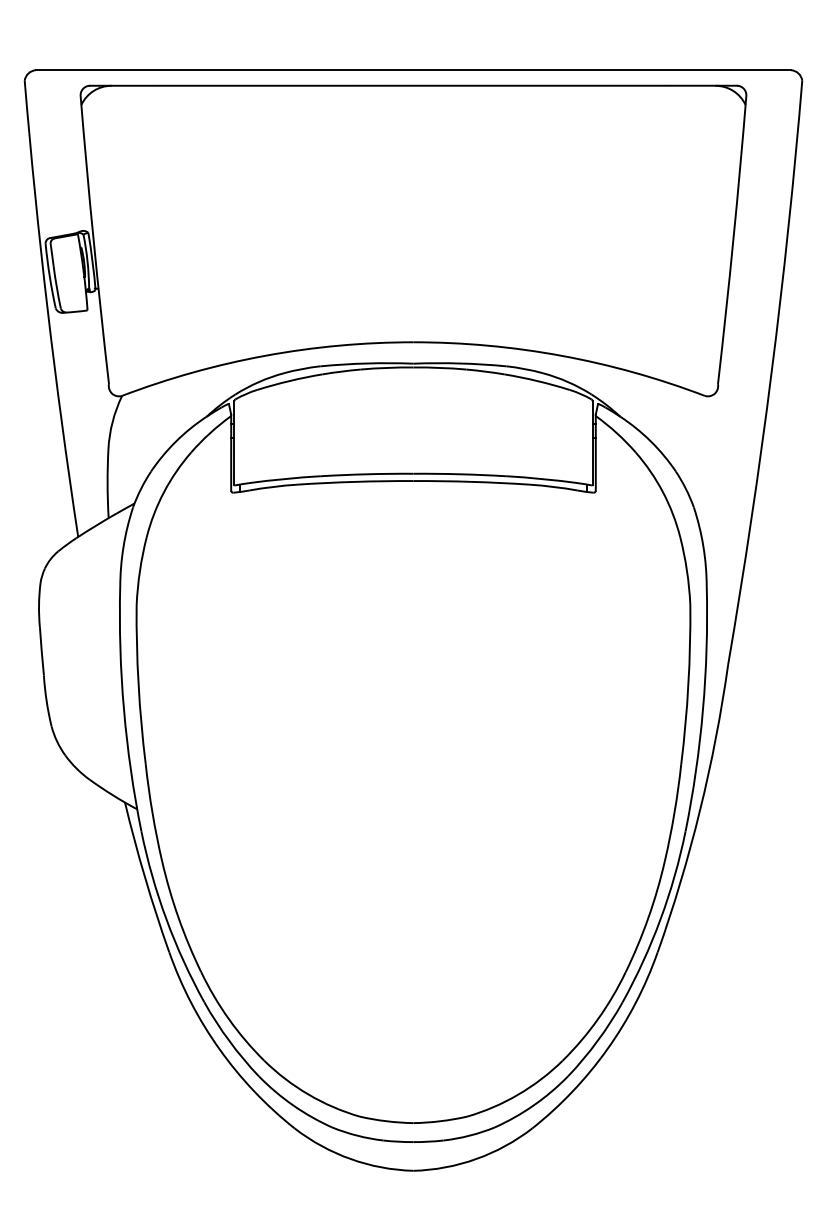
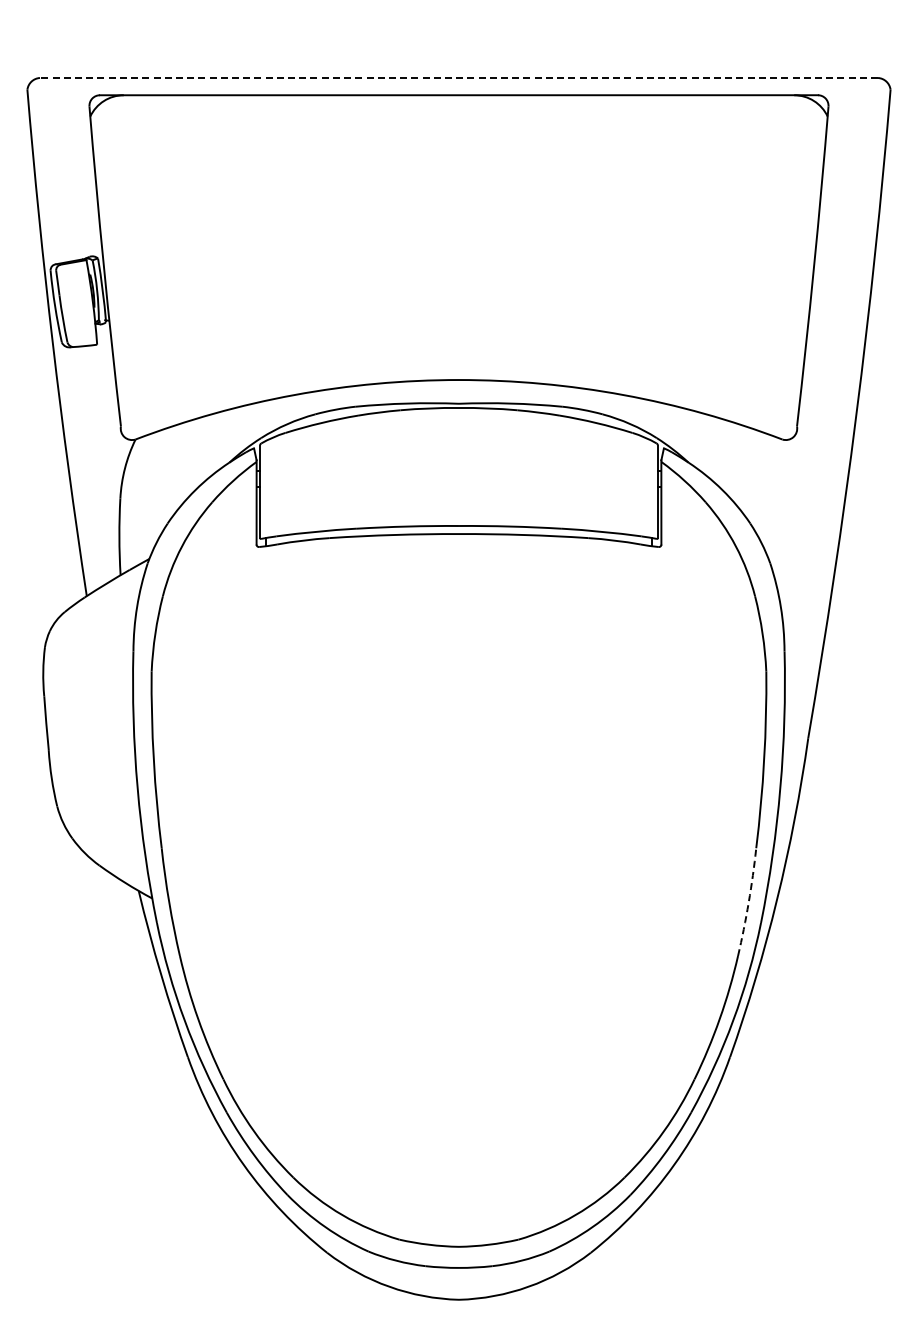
line: (413, 70) -> (458, 78), solid -> dashed
arc: (674, 812) -> (748, 902), solid -> dashed

